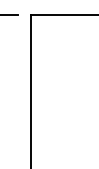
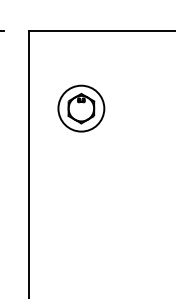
part: (56, 53) -> (80, 108), added

